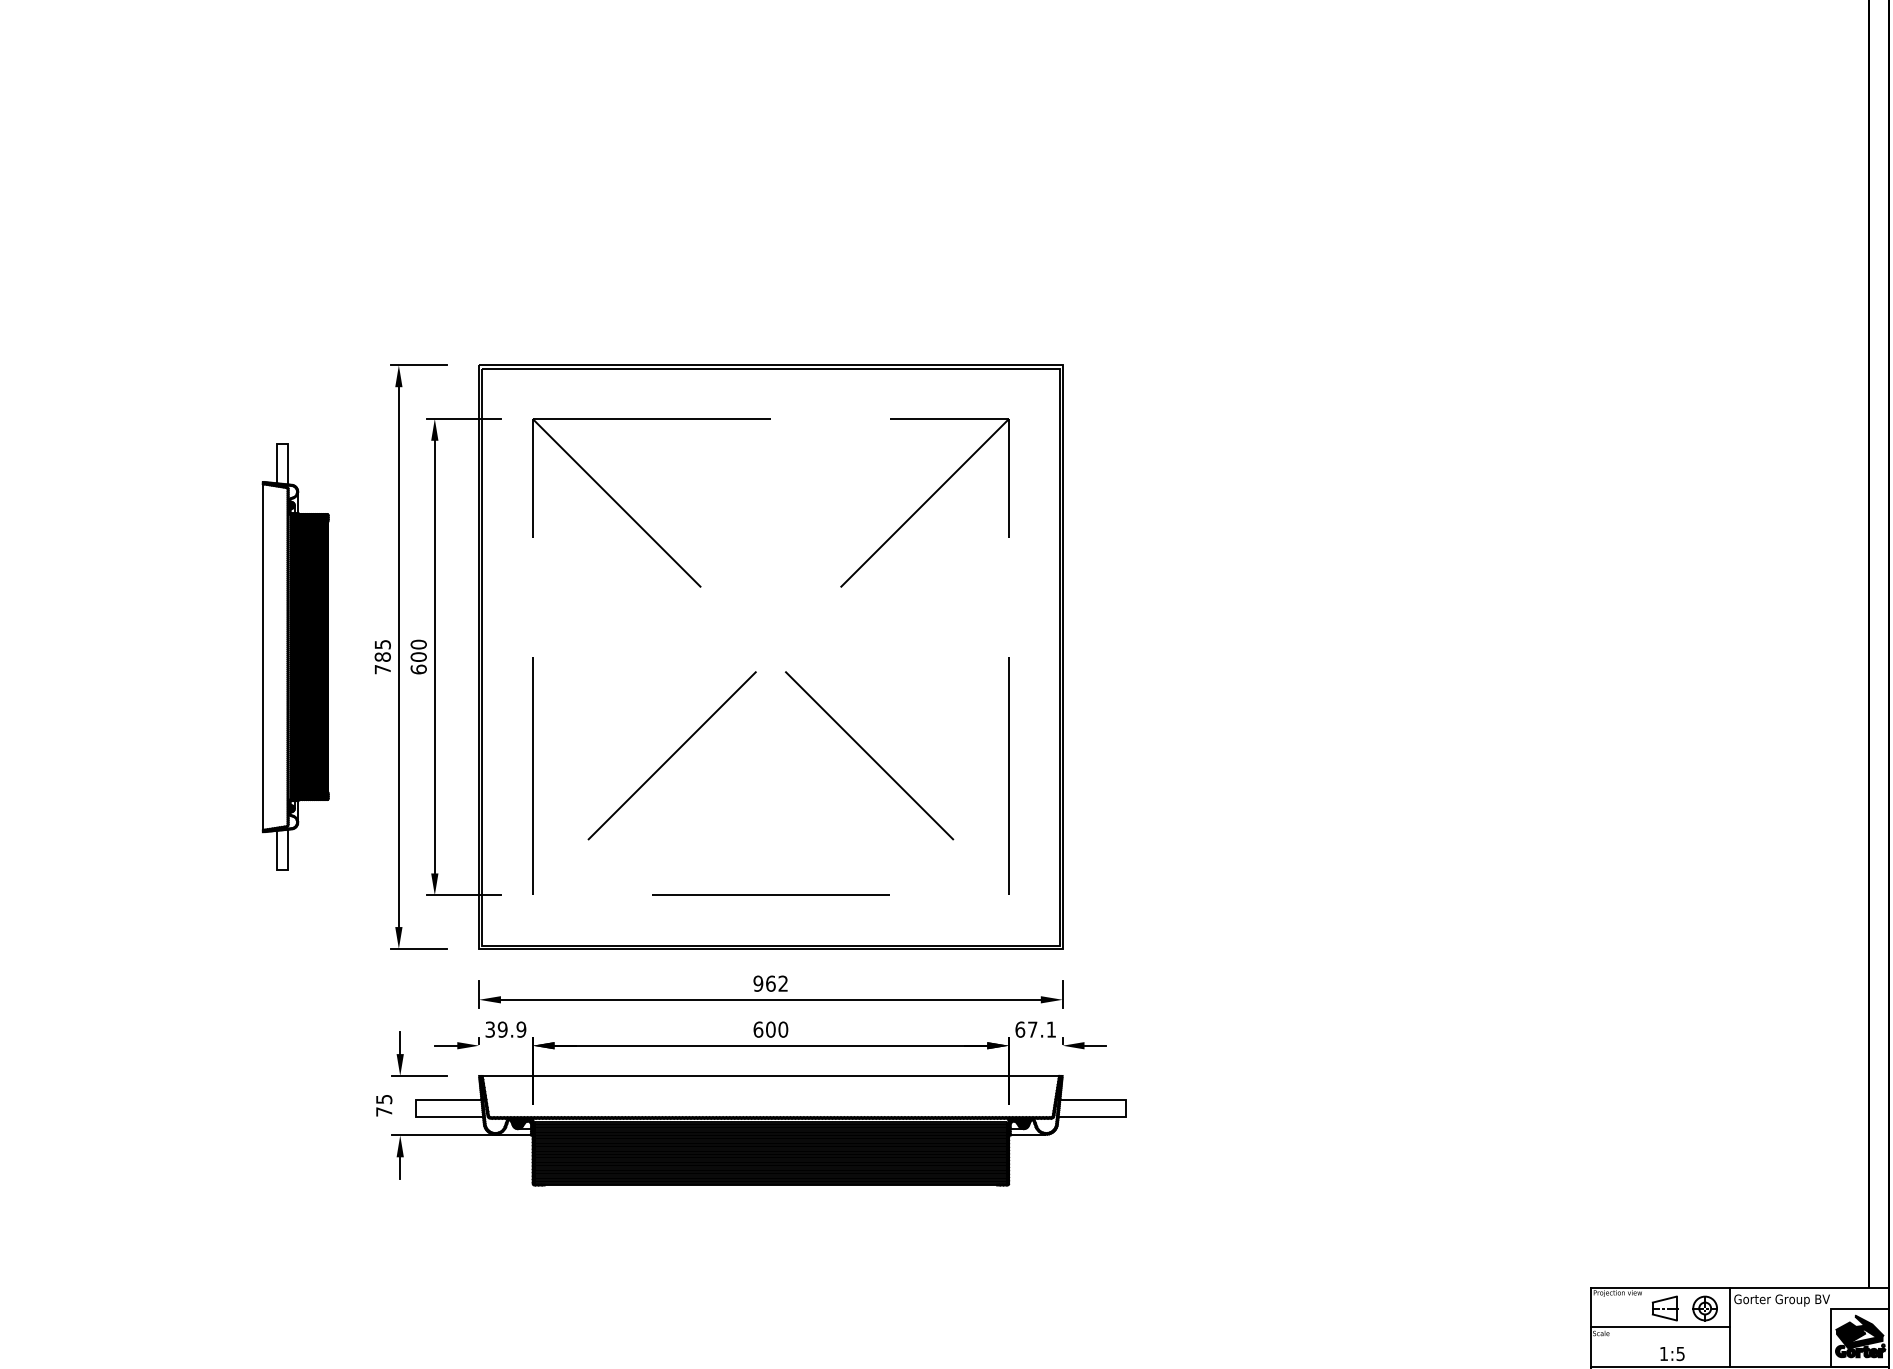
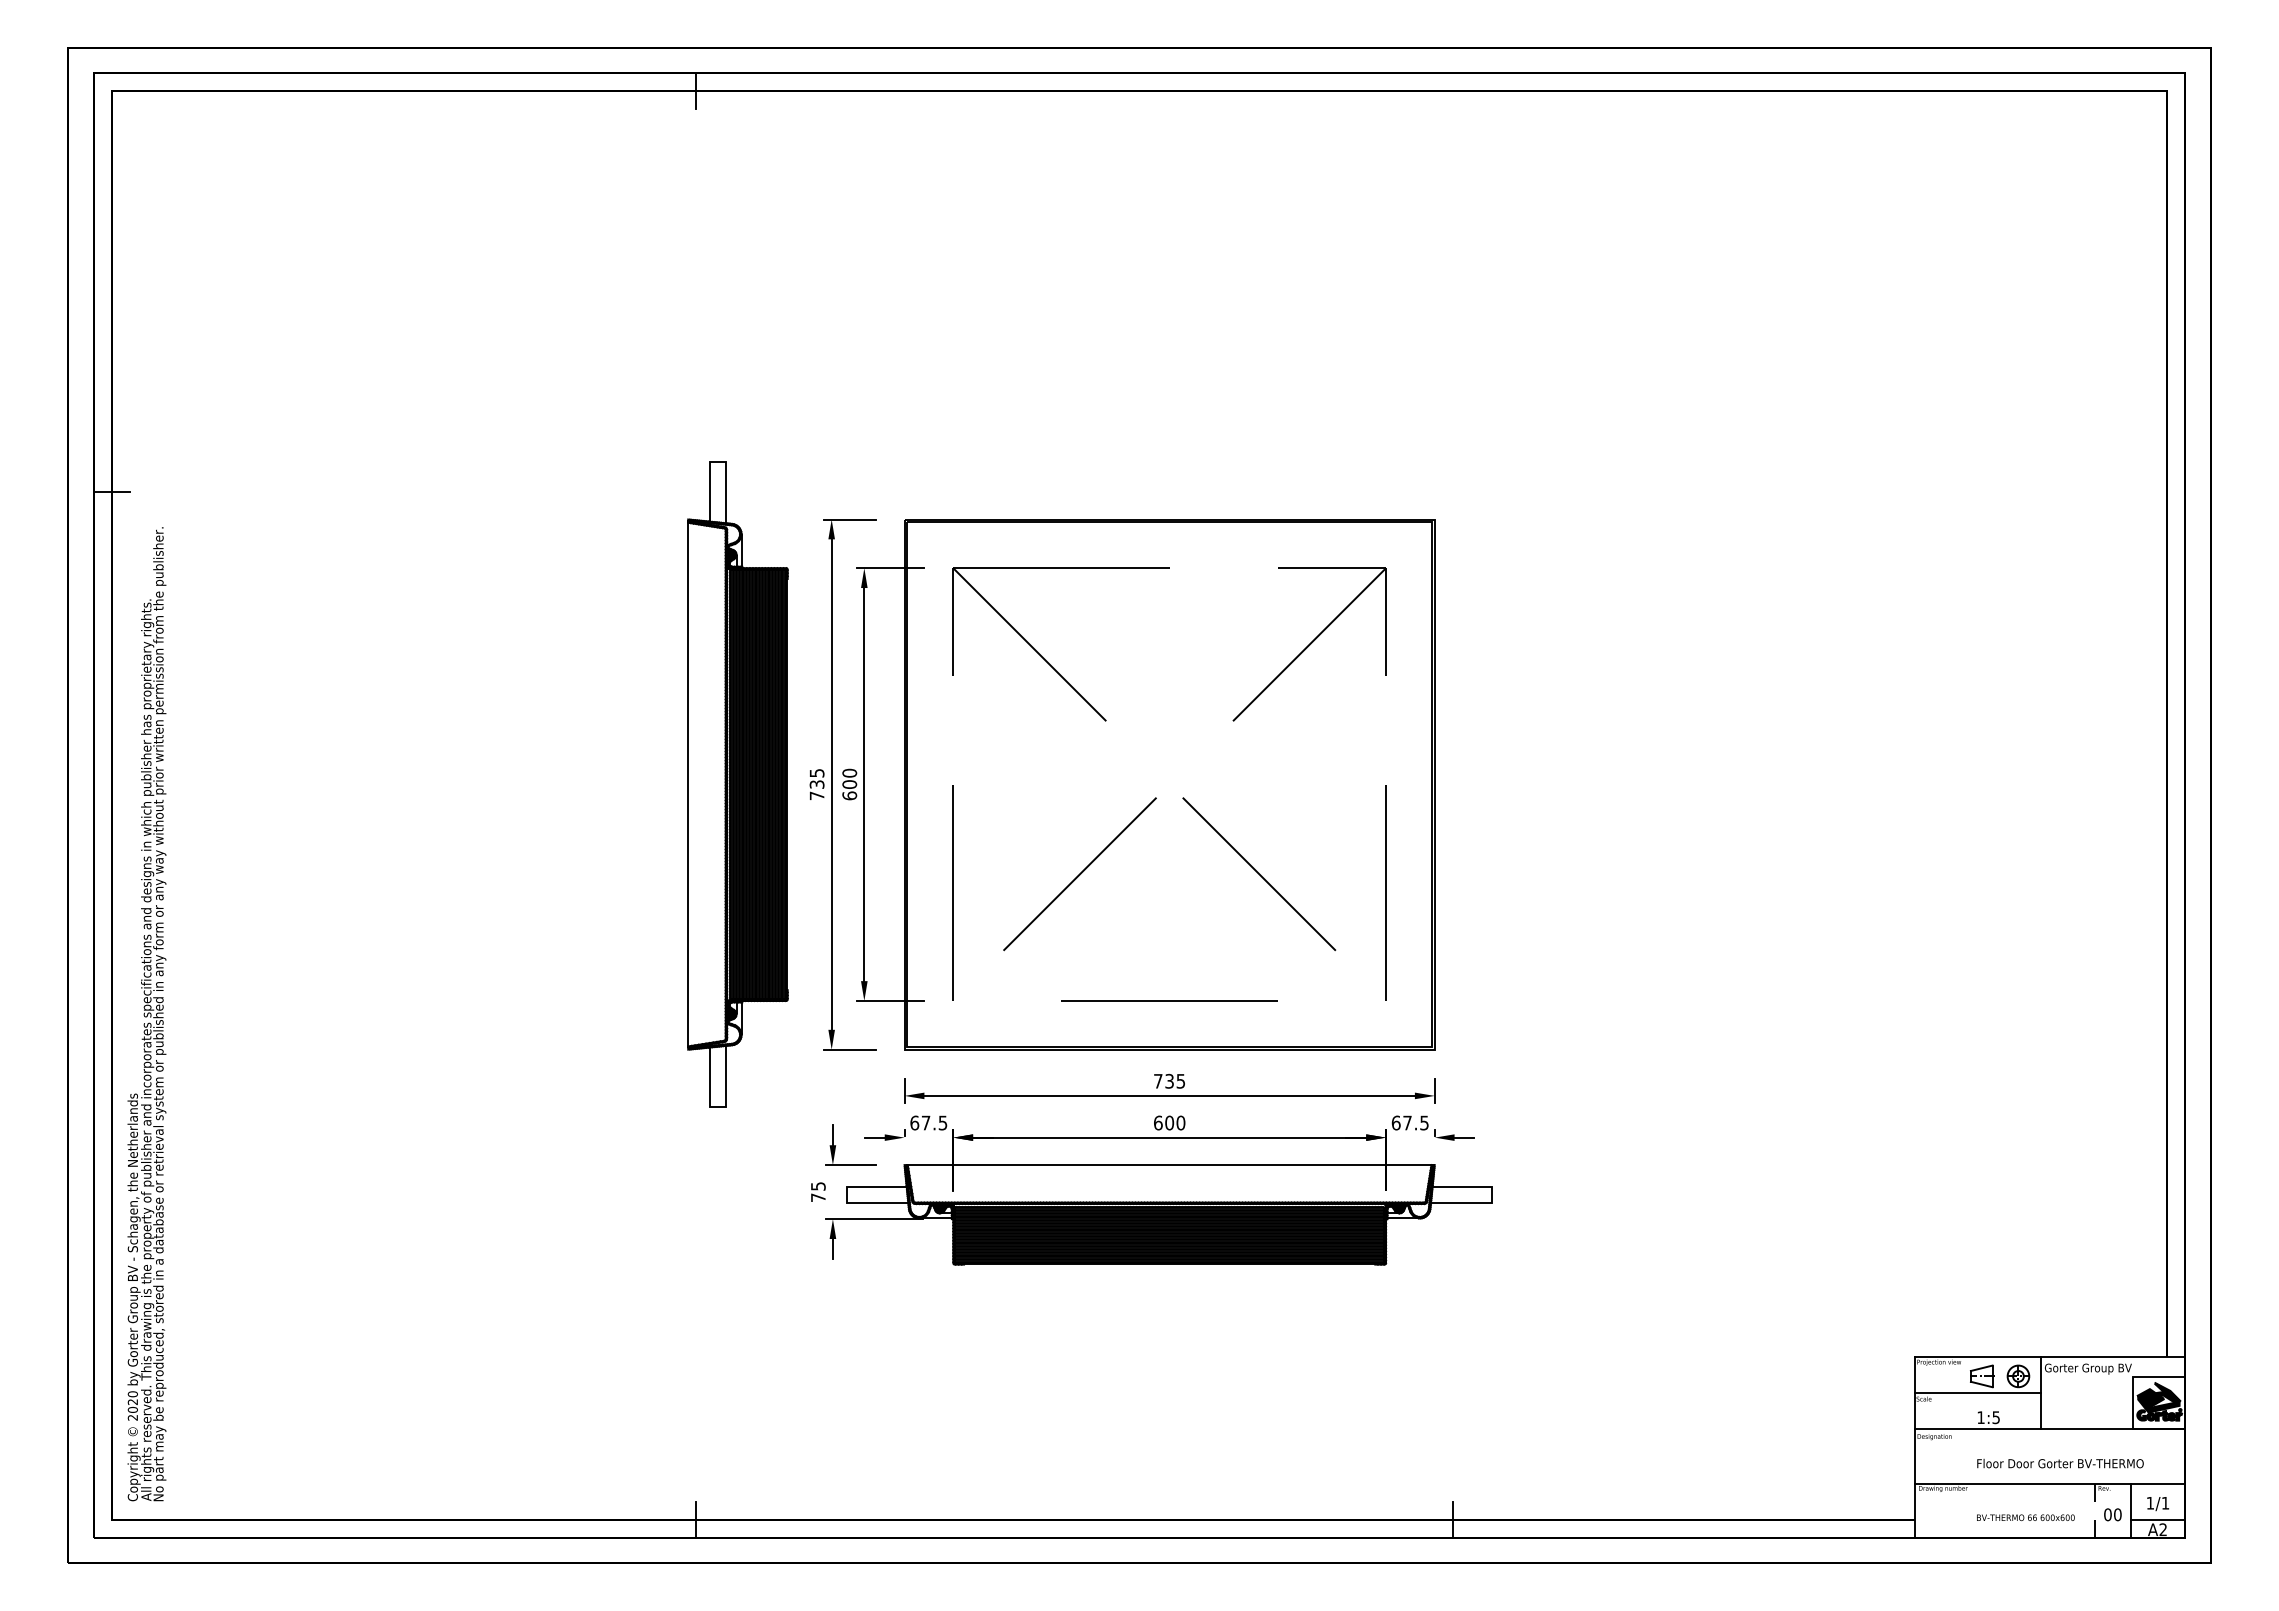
part: (295, 657) -> (737, 784), size x1.67
text: (382, 657) -> (816, 784), 785 -> 735
text: (769, 982) -> (1168, 1080), 962 -> 735
text: (505, 1029) -> (928, 1122), 39.9 -> 67.5
text: (1051, 1029) -> (1424, 1122), 67.1 -> 67.5

